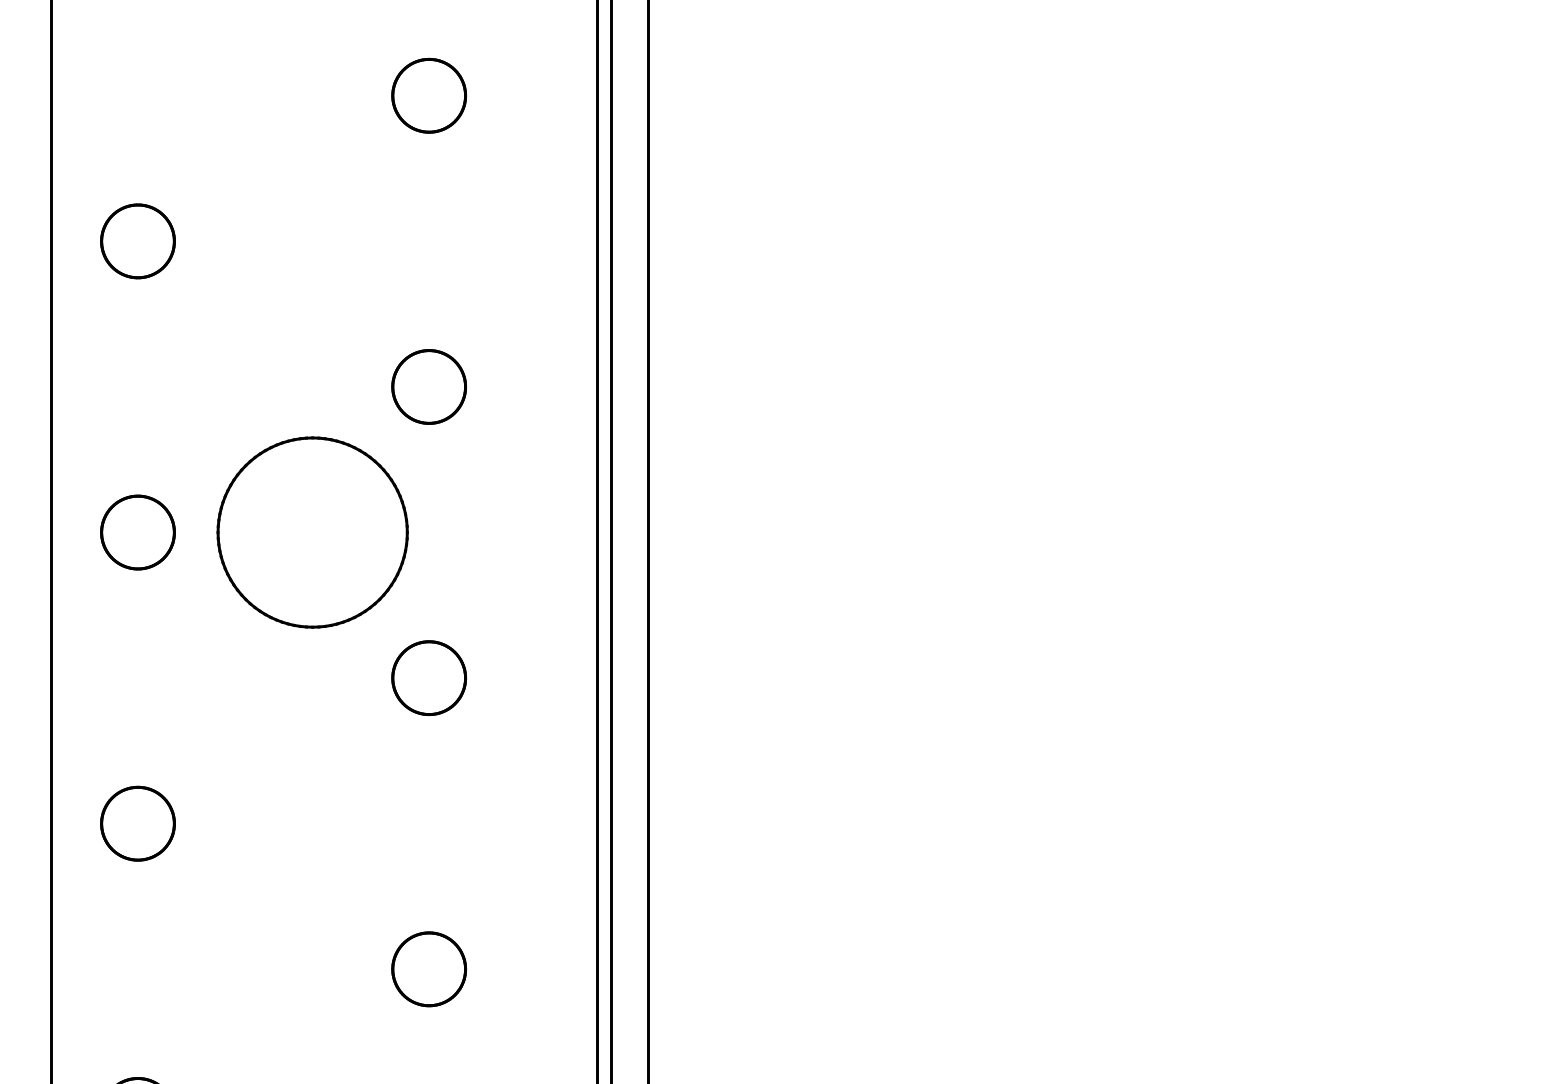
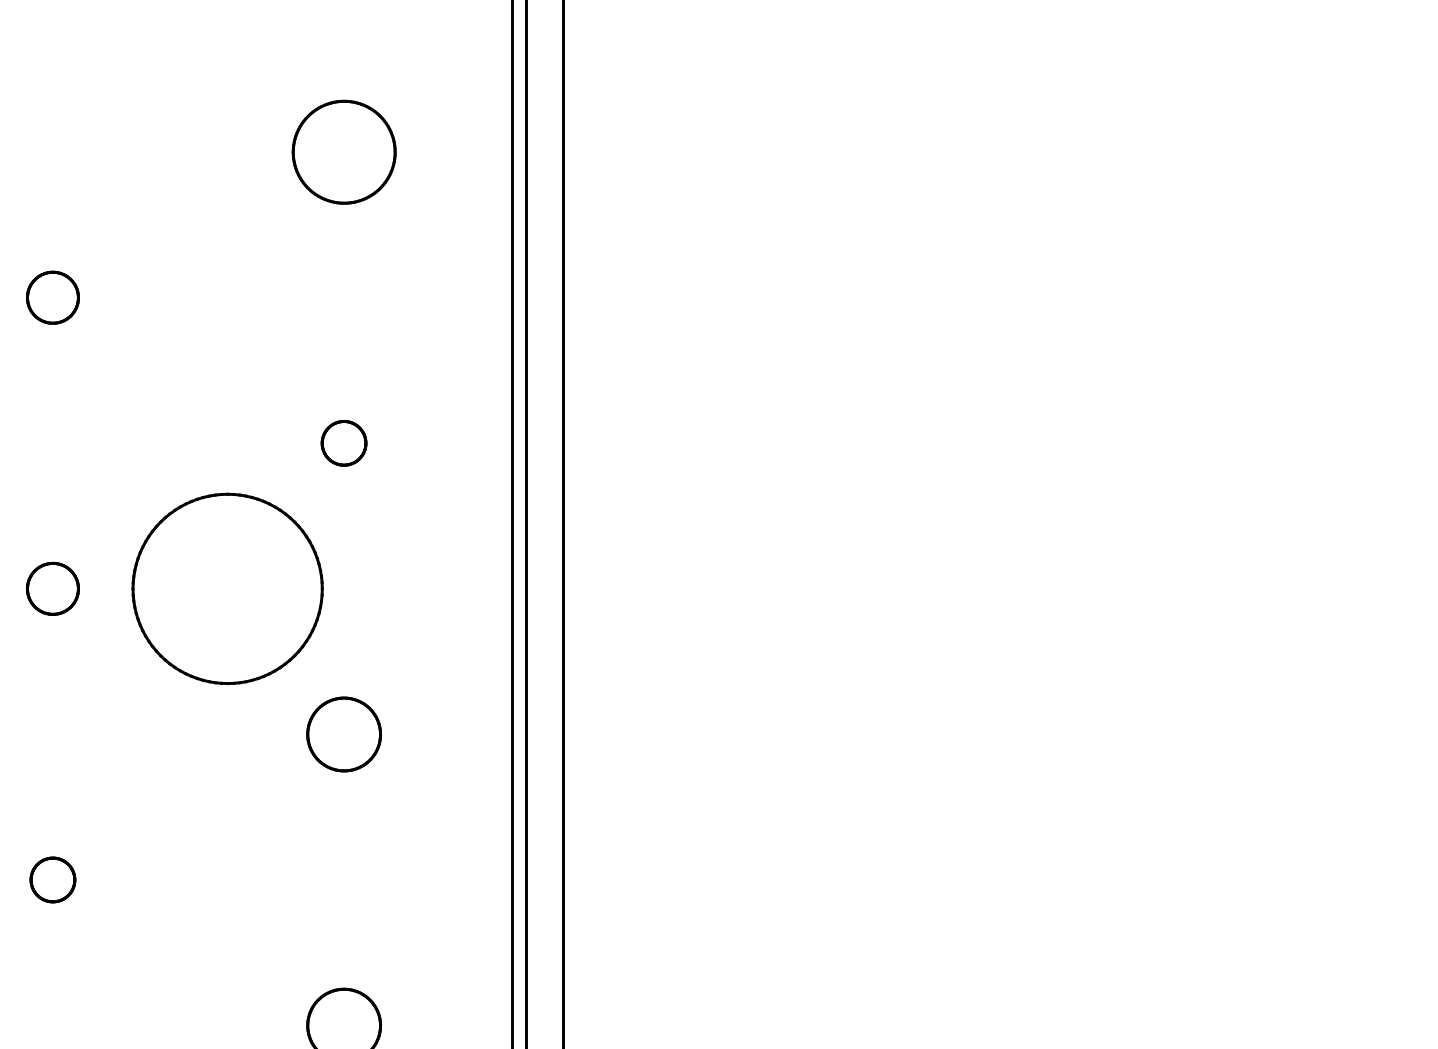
part: (428, 95) -> (343, 151), size x1.4
part: (137, 241) -> (52, 297), size x0.7
part: (428, 386) -> (343, 442), size x0.6
part: (137, 532) -> (52, 588), size x0.7
part: (137, 823) -> (52, 879), size x0.6

